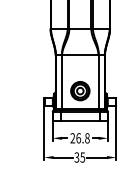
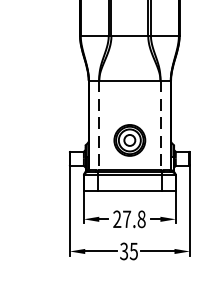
line: (62, 83) -> (100, 127), solid -> dashed
line: (98, 83) -> (160, 127), solid -> dashed
text: (78, 138) -> (126, 219), 26.8 -> 27.8

